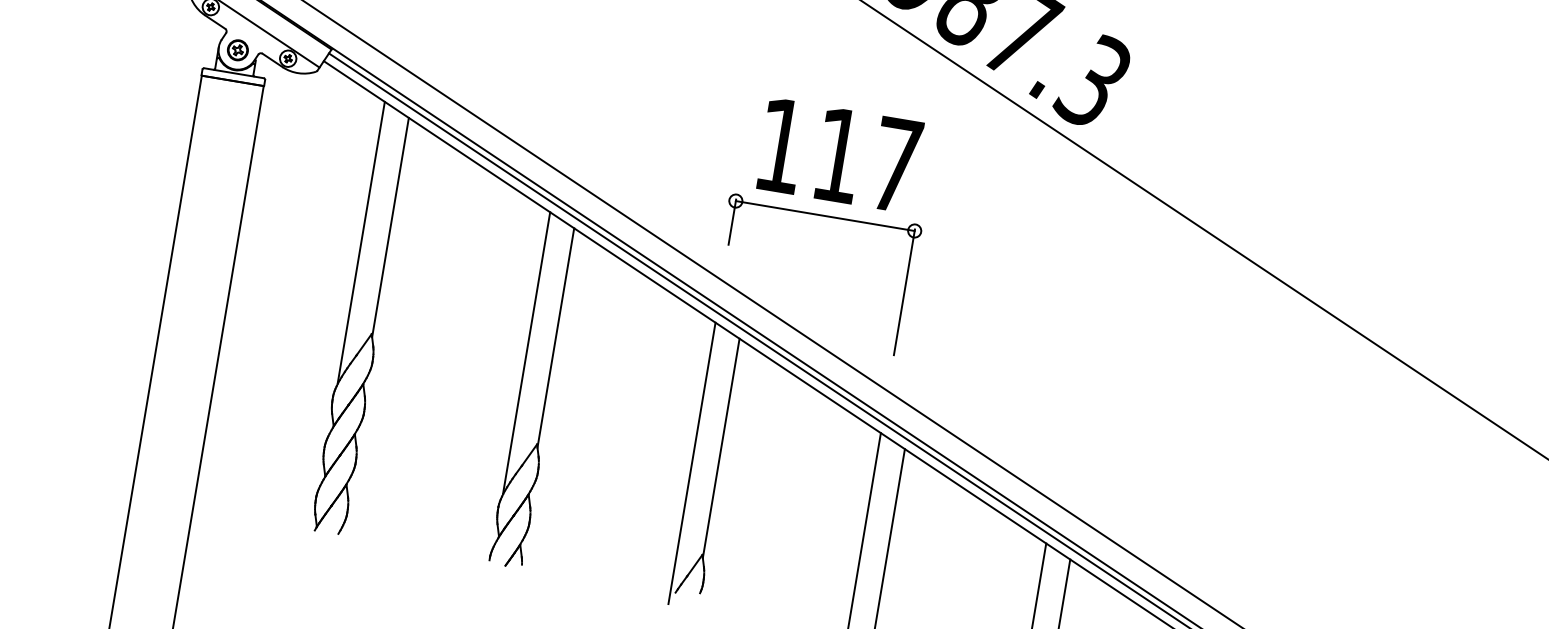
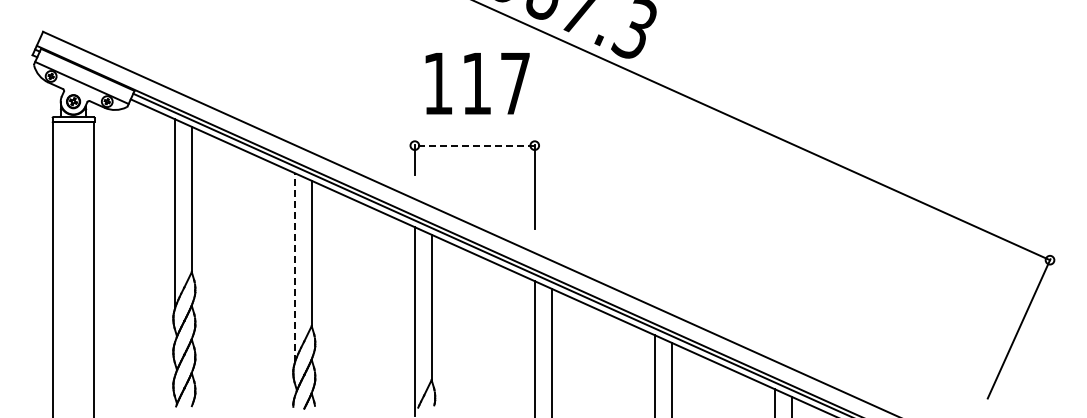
text: (839, 155) -> (477, 83), moved
line: (824, 215) -> (474, 145), solid -> dashed
line: (526, 352) -> (294, 267), solid -> dashed

